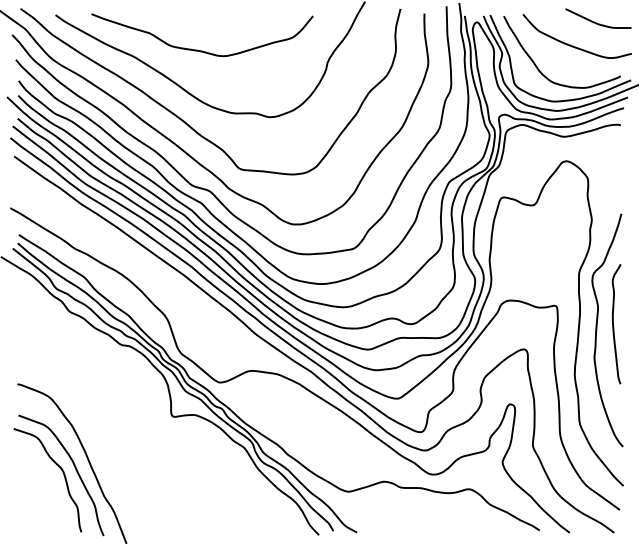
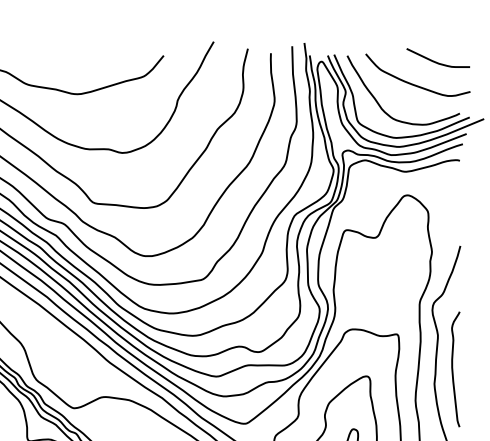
curve: (614, 326) -> (453, 371), moved

